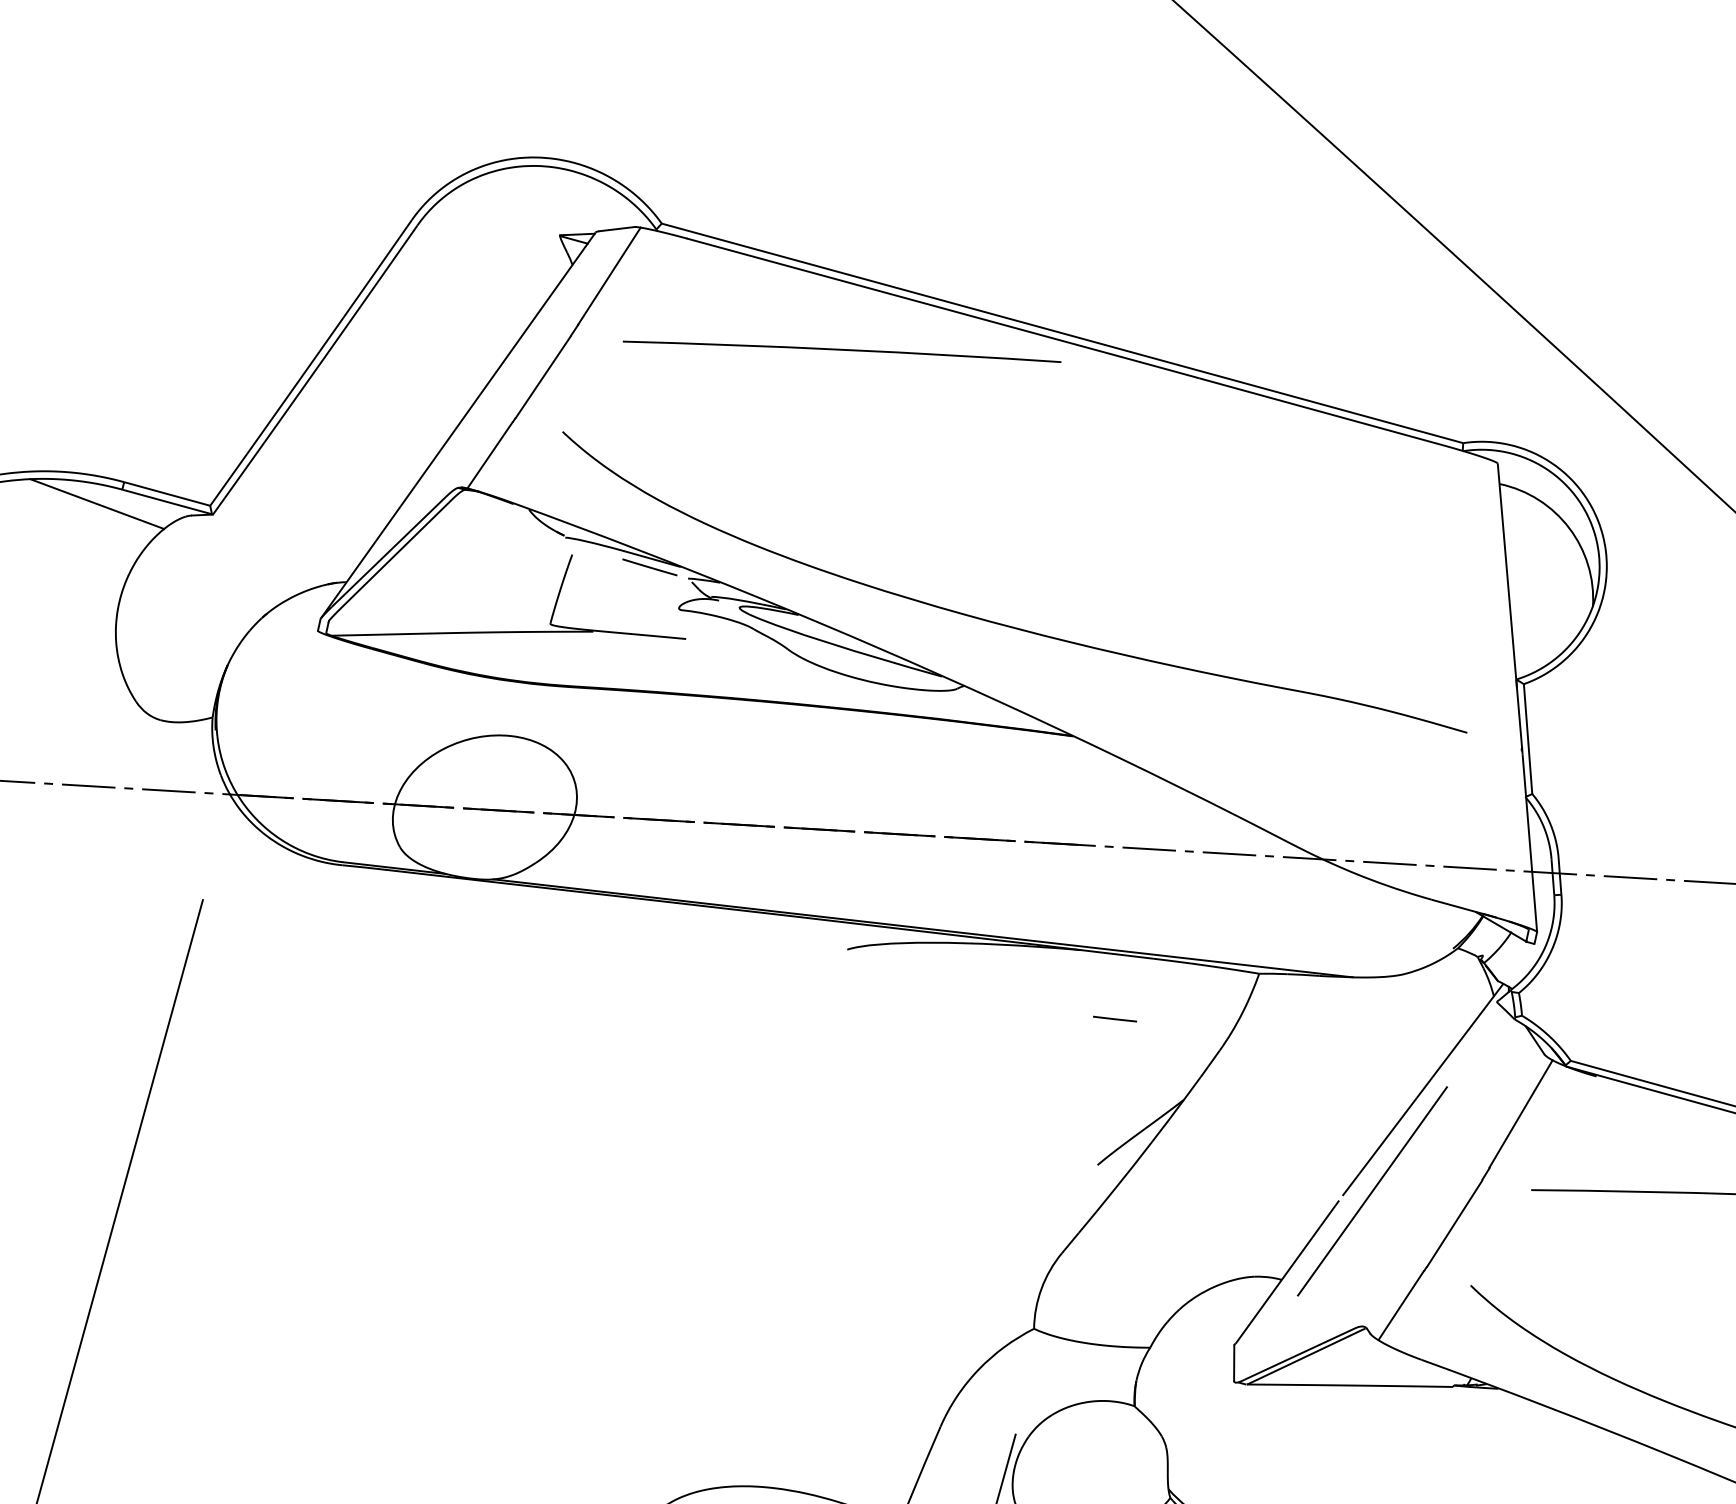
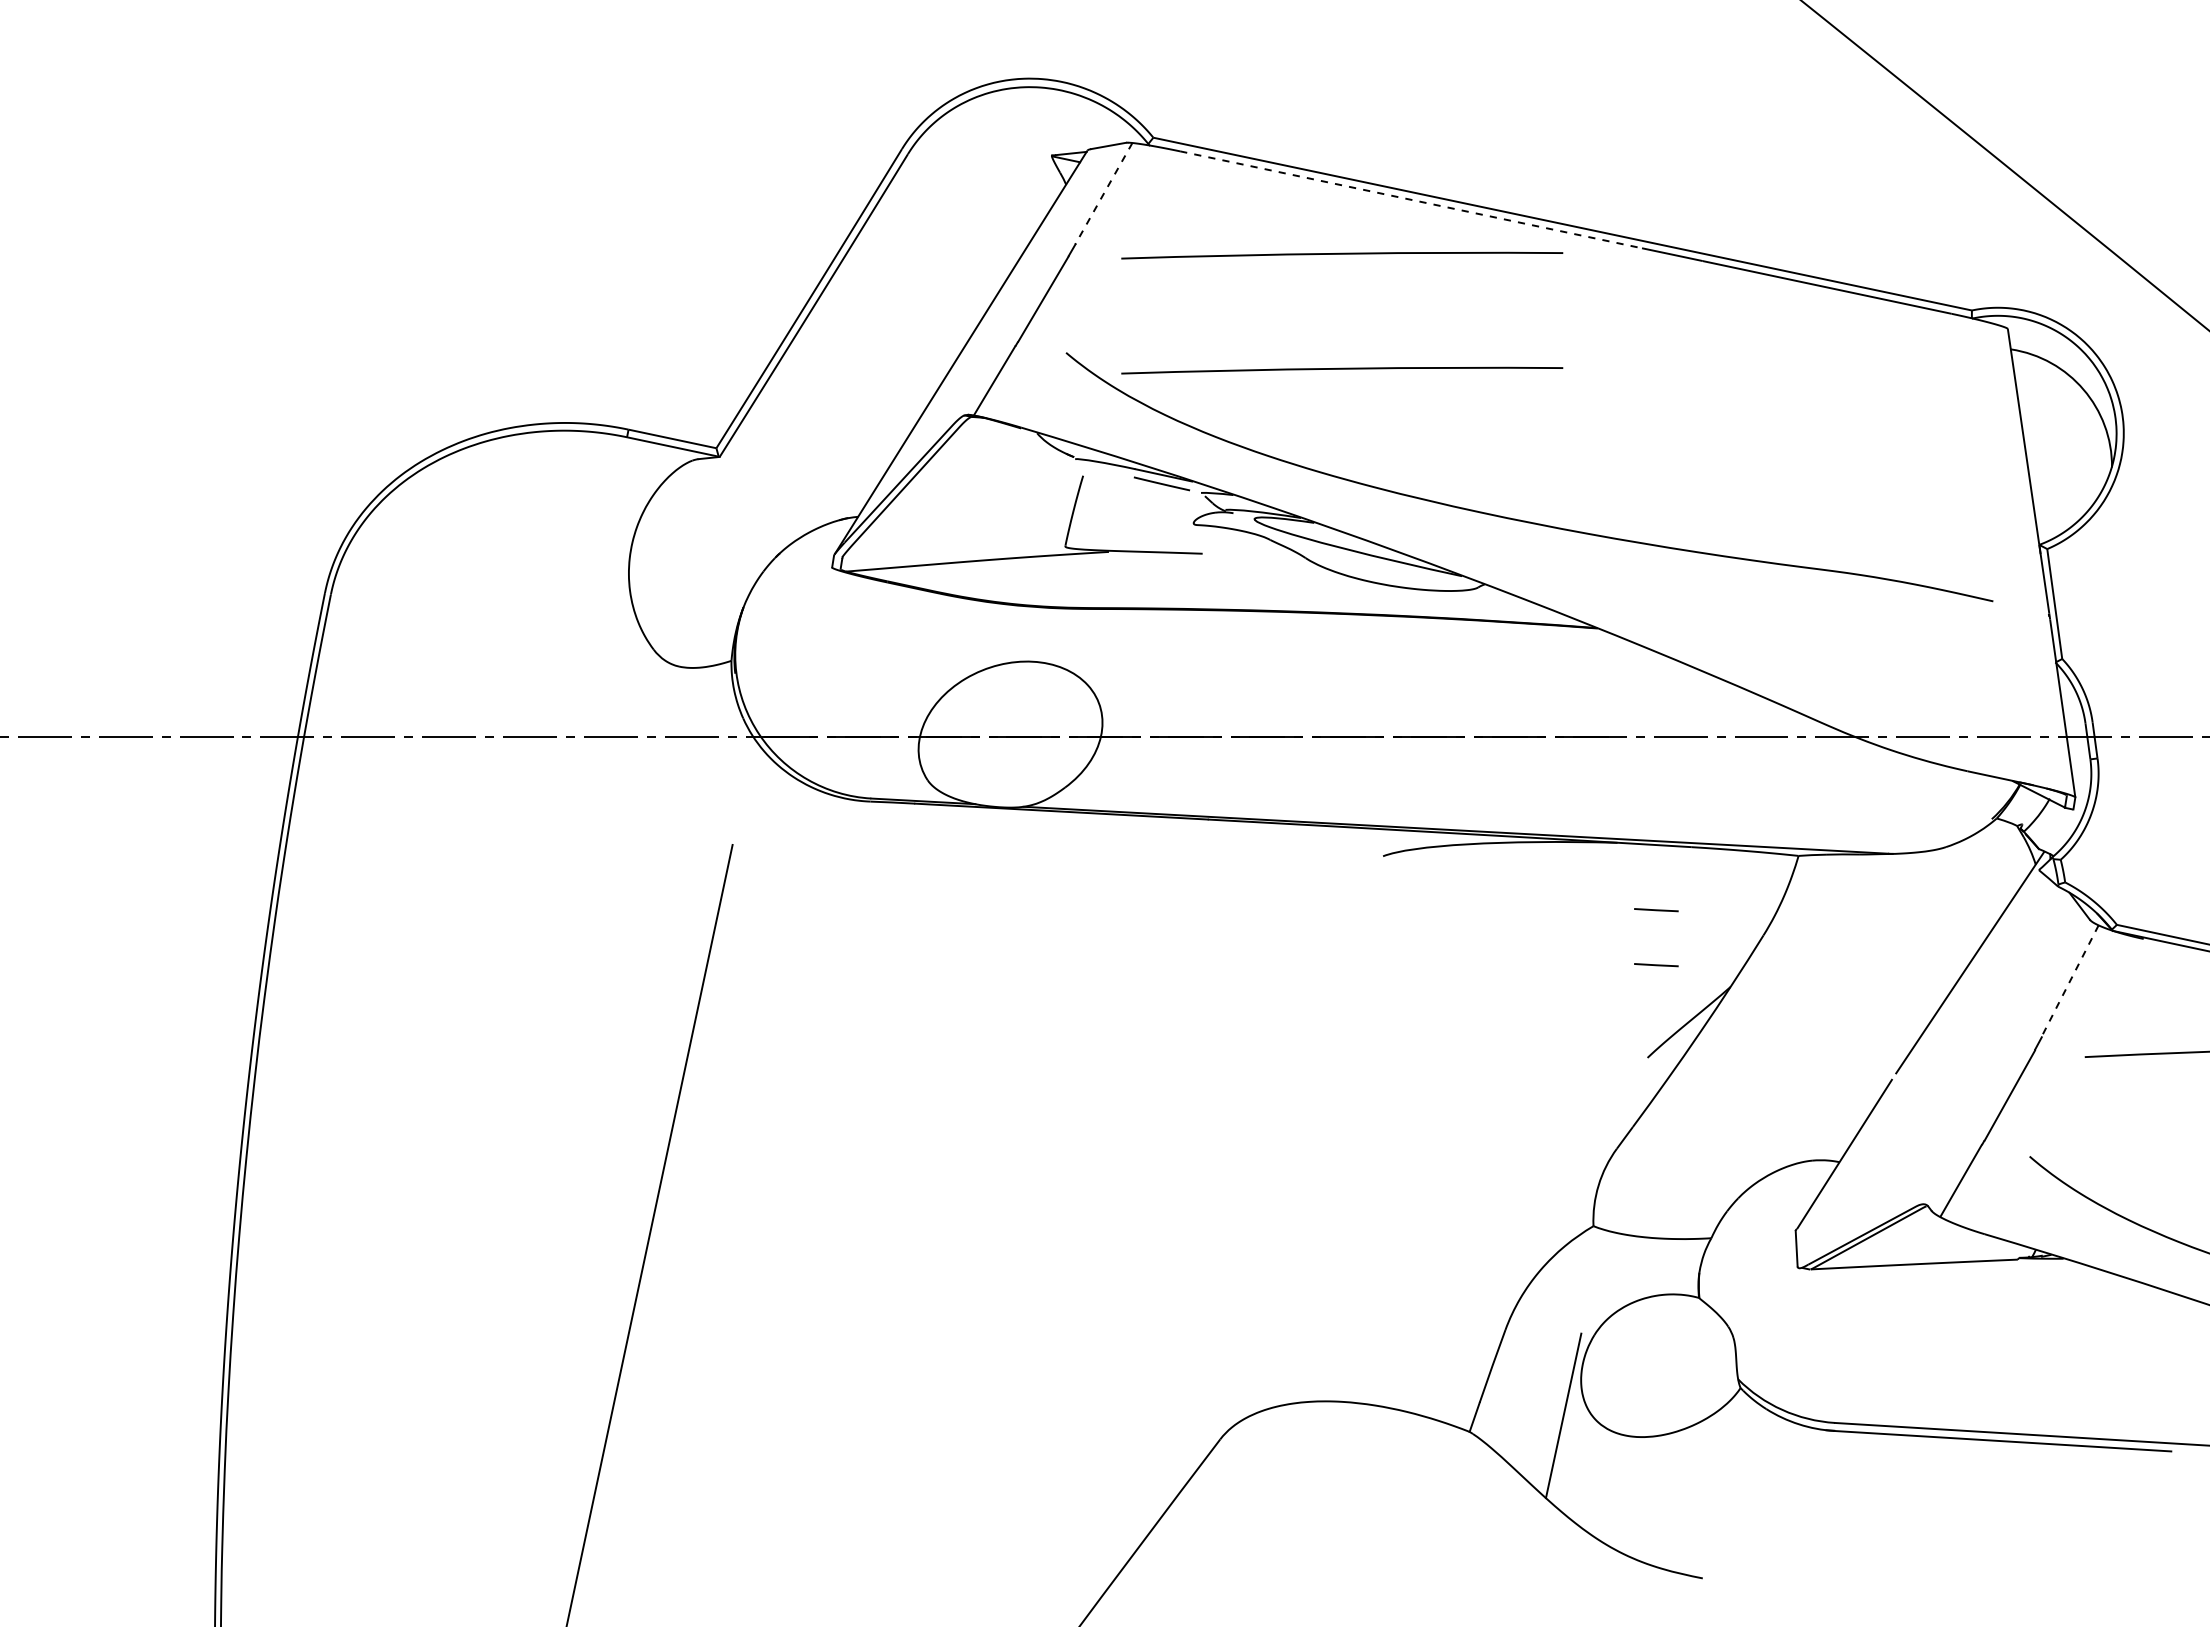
line: (608, 276) -> (1103, 194), solid -> dashed
line: (914, 300) -> (1411, 199), solid -> dashed
curve: (835, 464) -> (1342, 369), added
line: (96, 504) -> (602, 453), removed
line: (1111, 1074) -> (1656, 965), added
line: (1521, 1114) -> (2070, 981), solid -> dashed
line: (1372, 1191) -> (1925, 1067), removed

